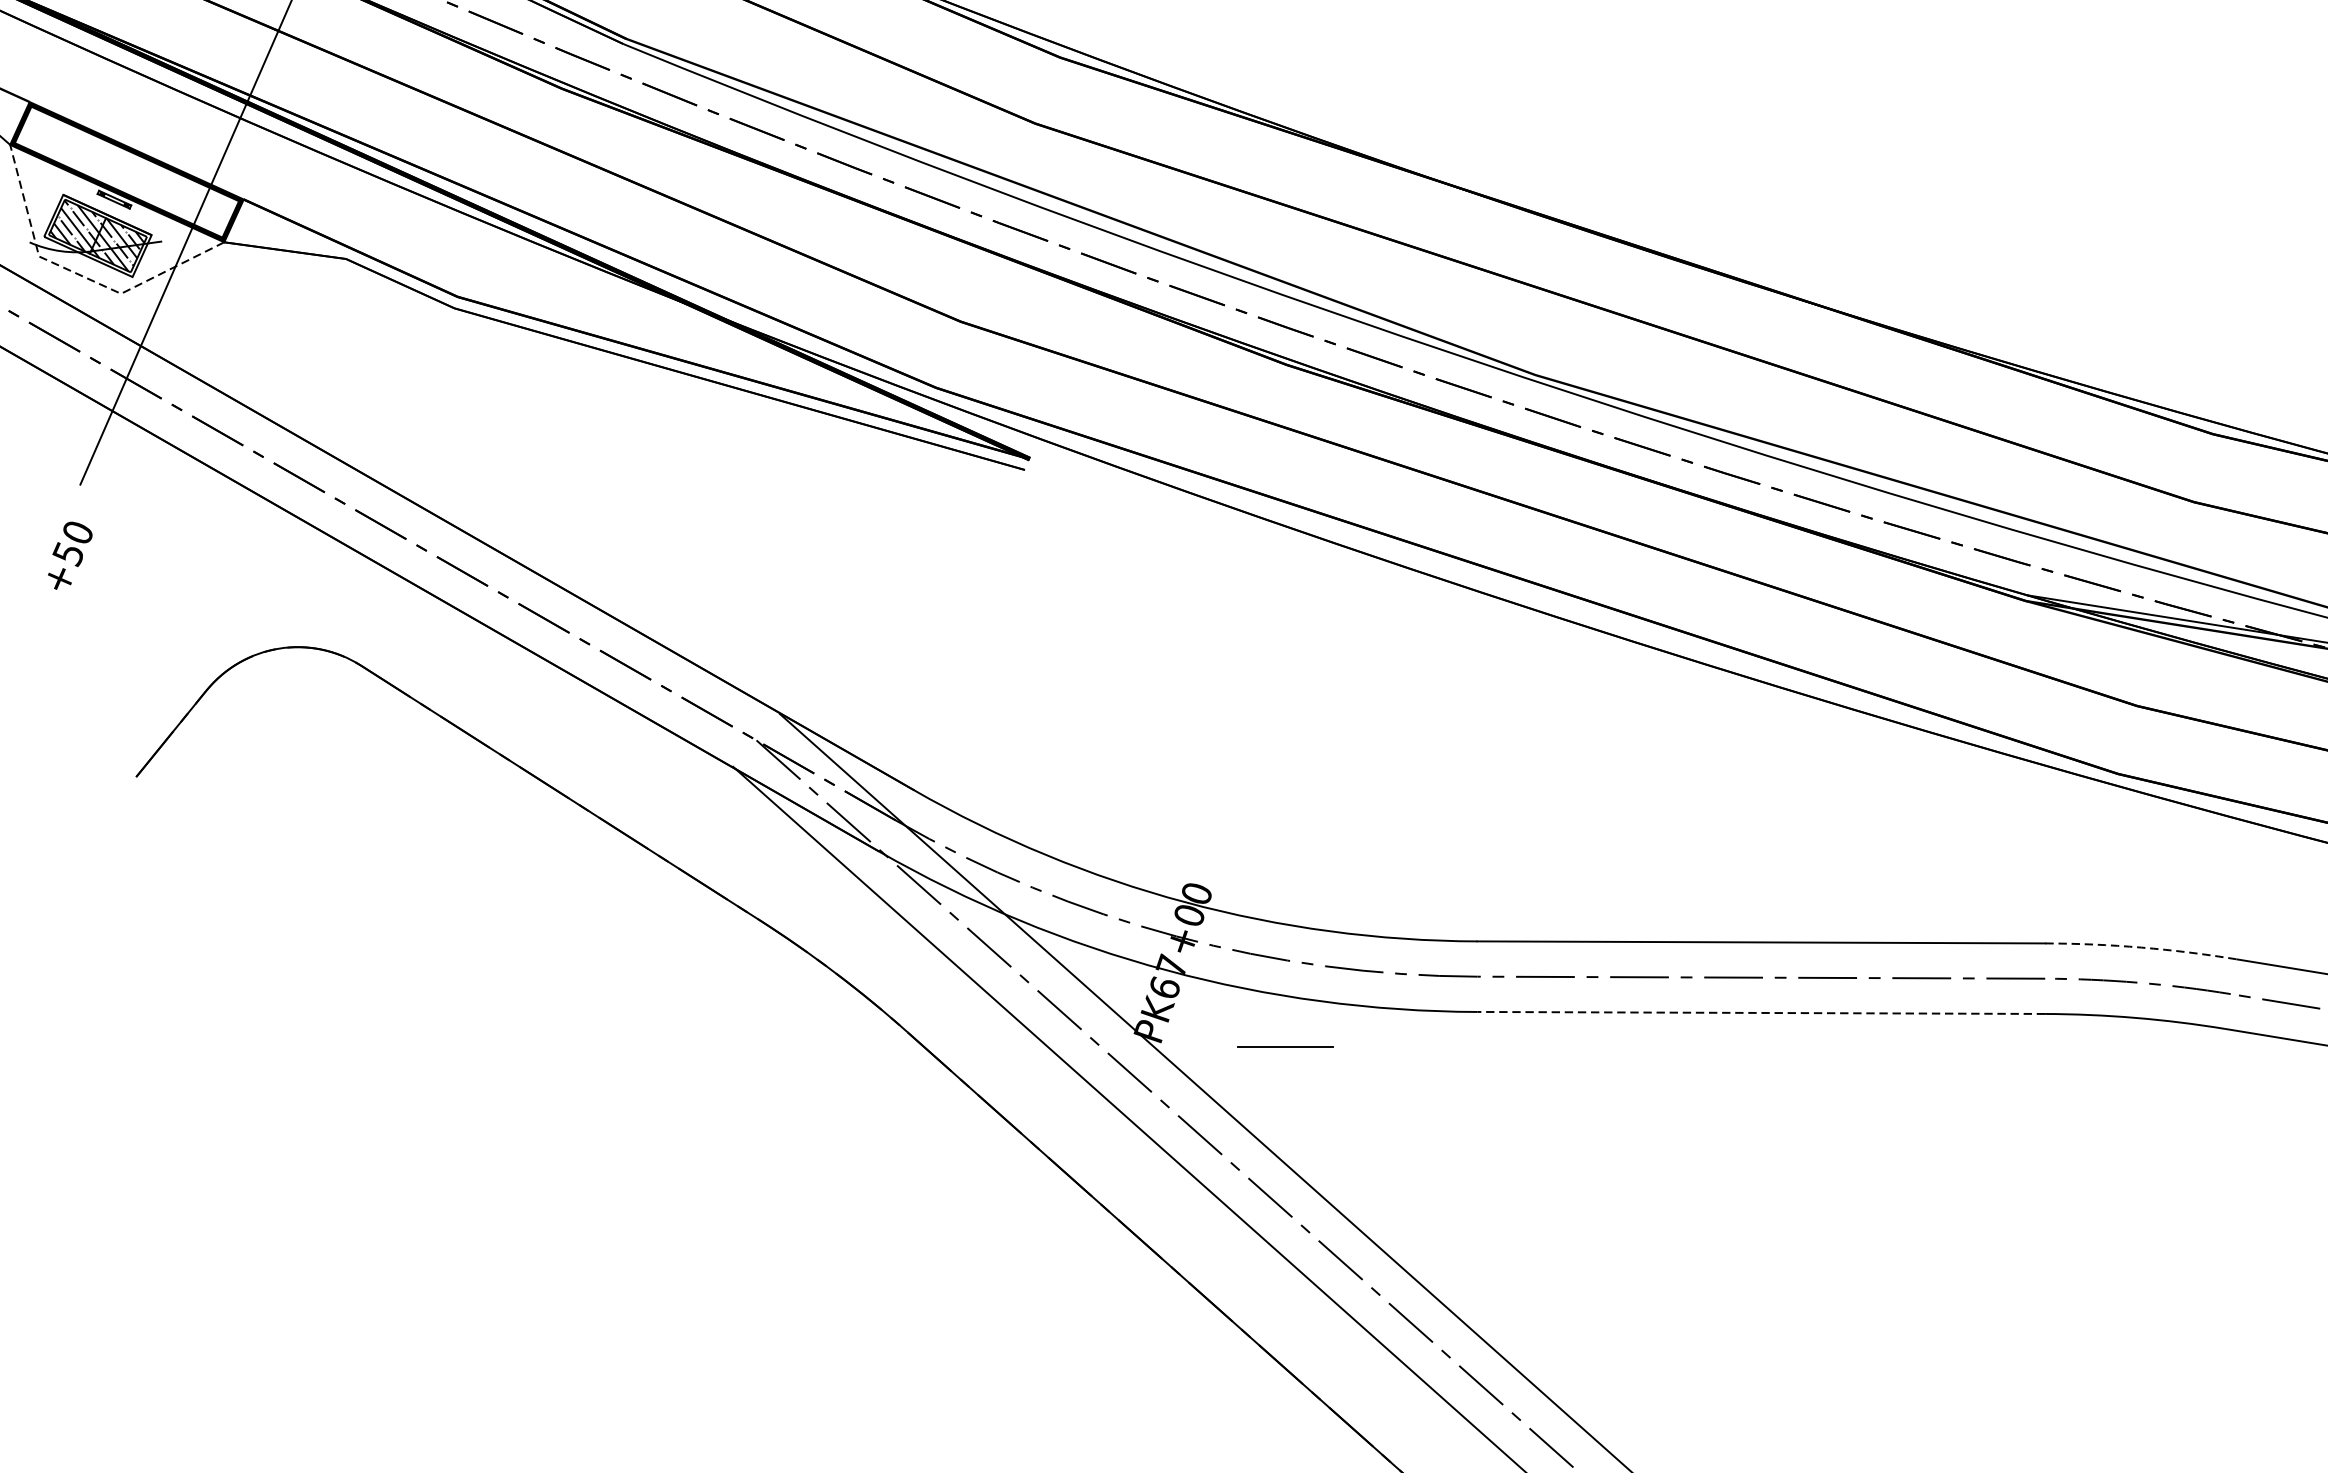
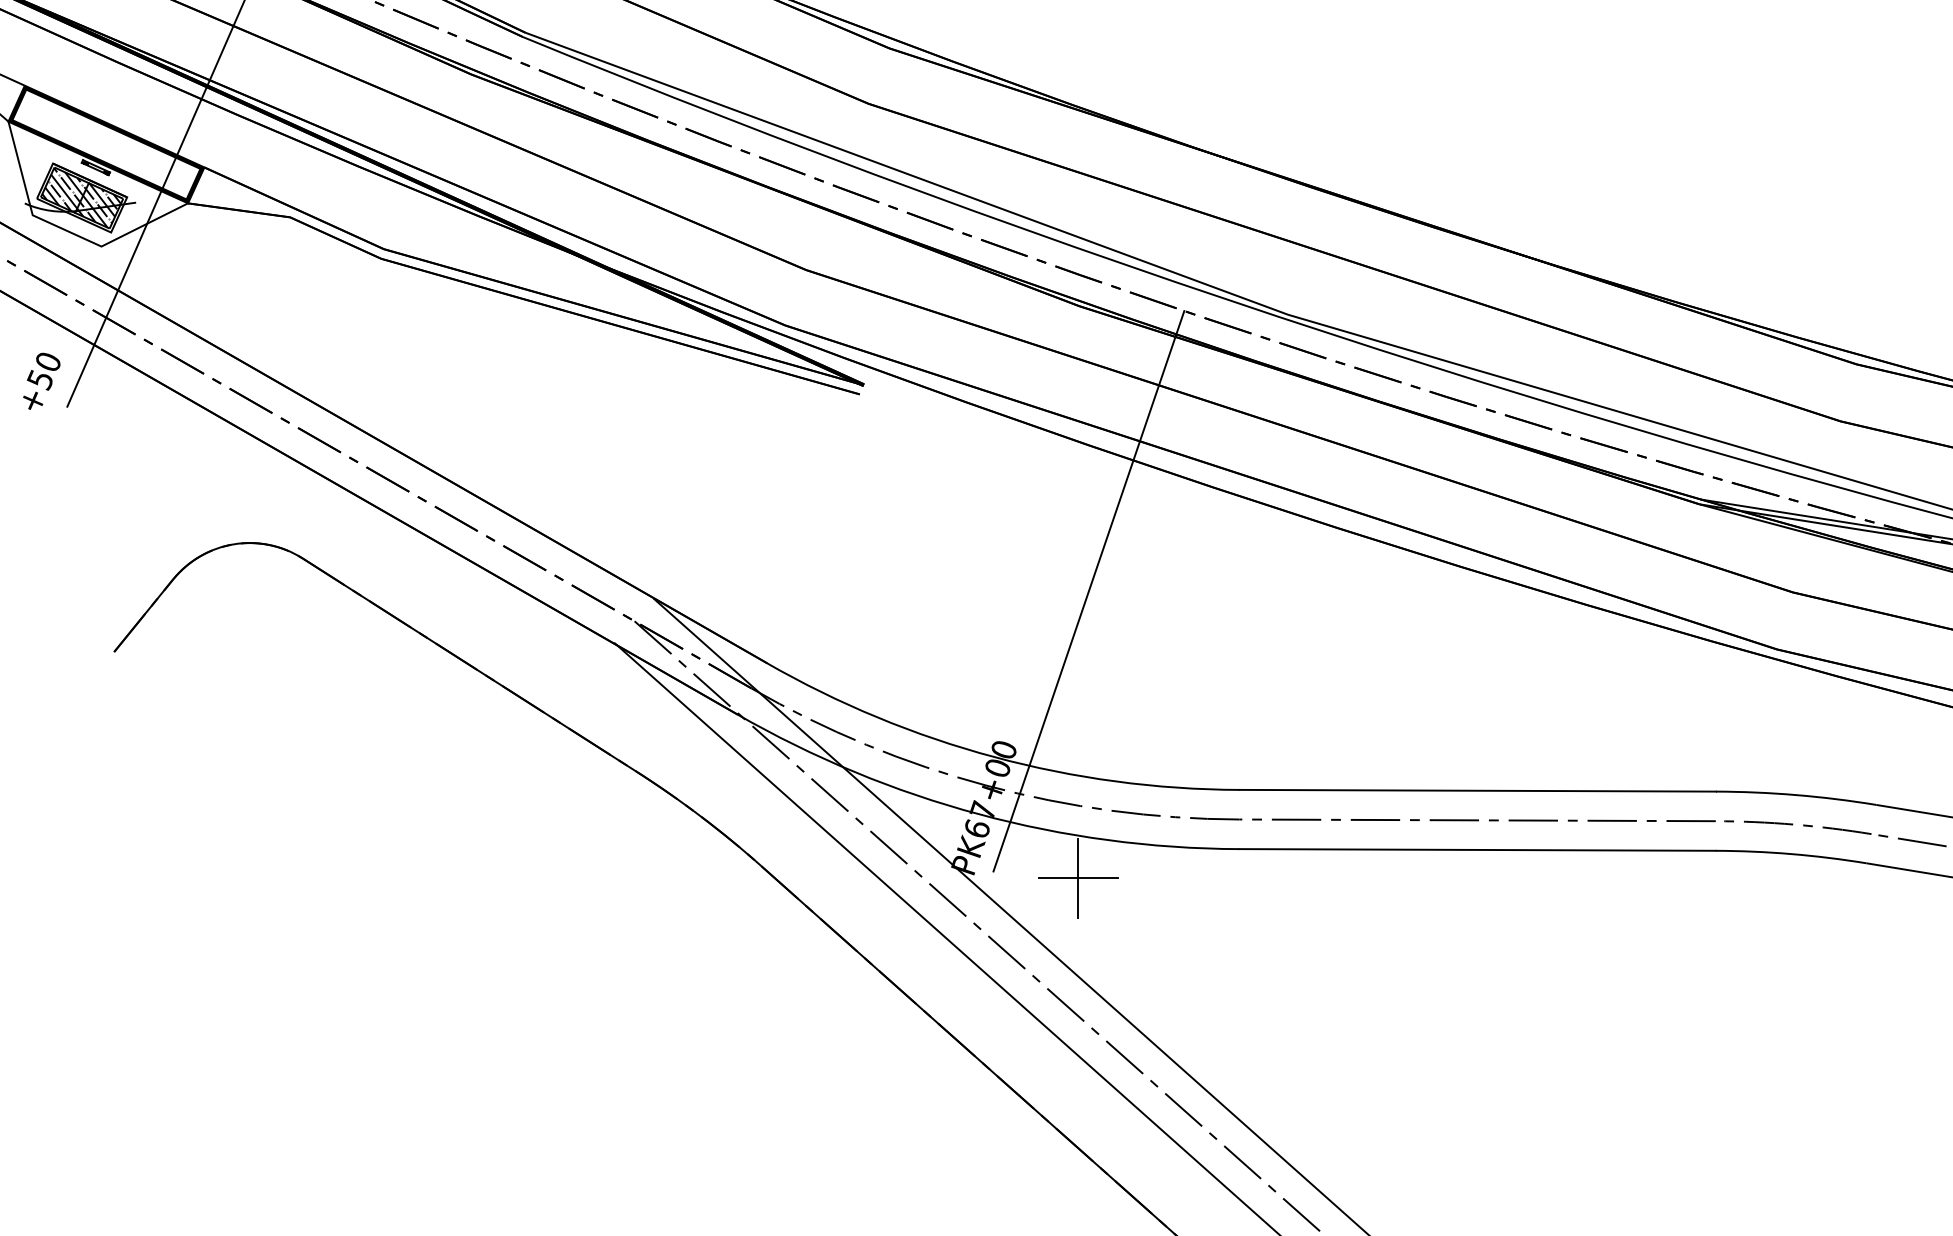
line: (80, 274) -> (67, 230), dashed -> solid
text: (69, 554) -> (41, 380), moved
line: (1297, 704) -> (1088, 591), added
arc: (2141, 948) -> (1796, 795), dashed -> solid
line: (1761, 1012) -> (1477, 849), dashed -> solid
line: (1285, 1045) -> (1078, 877), added

